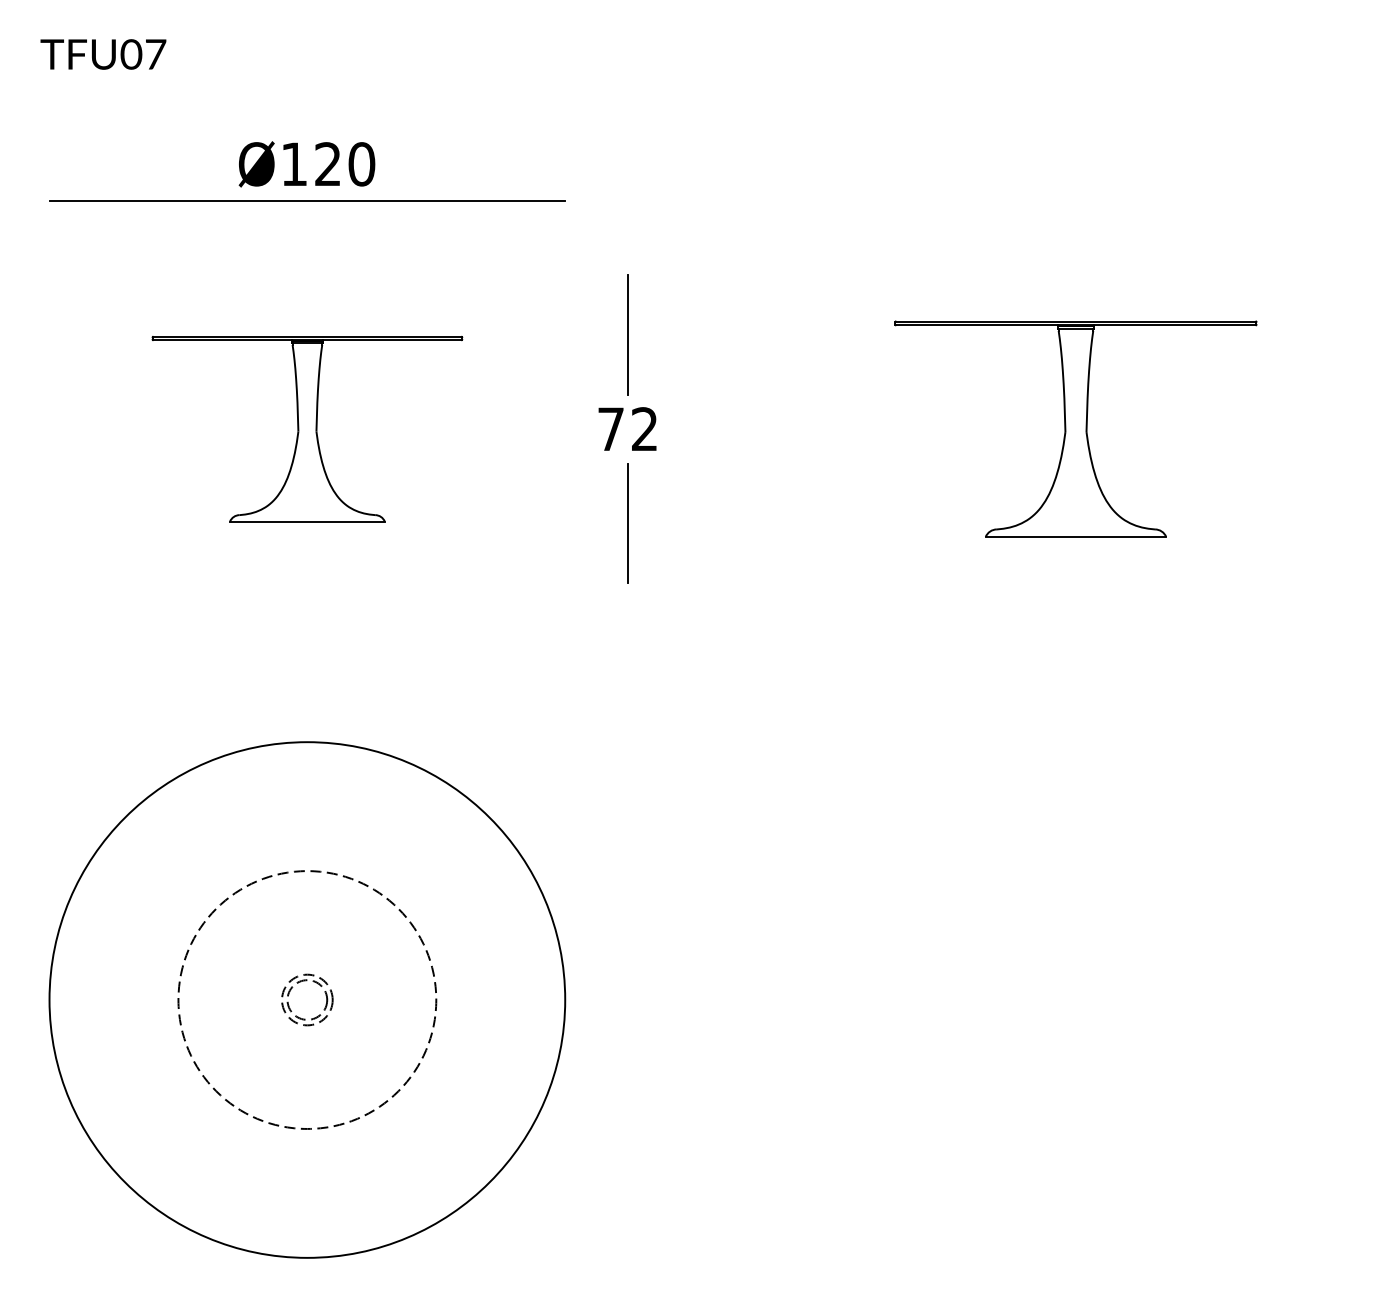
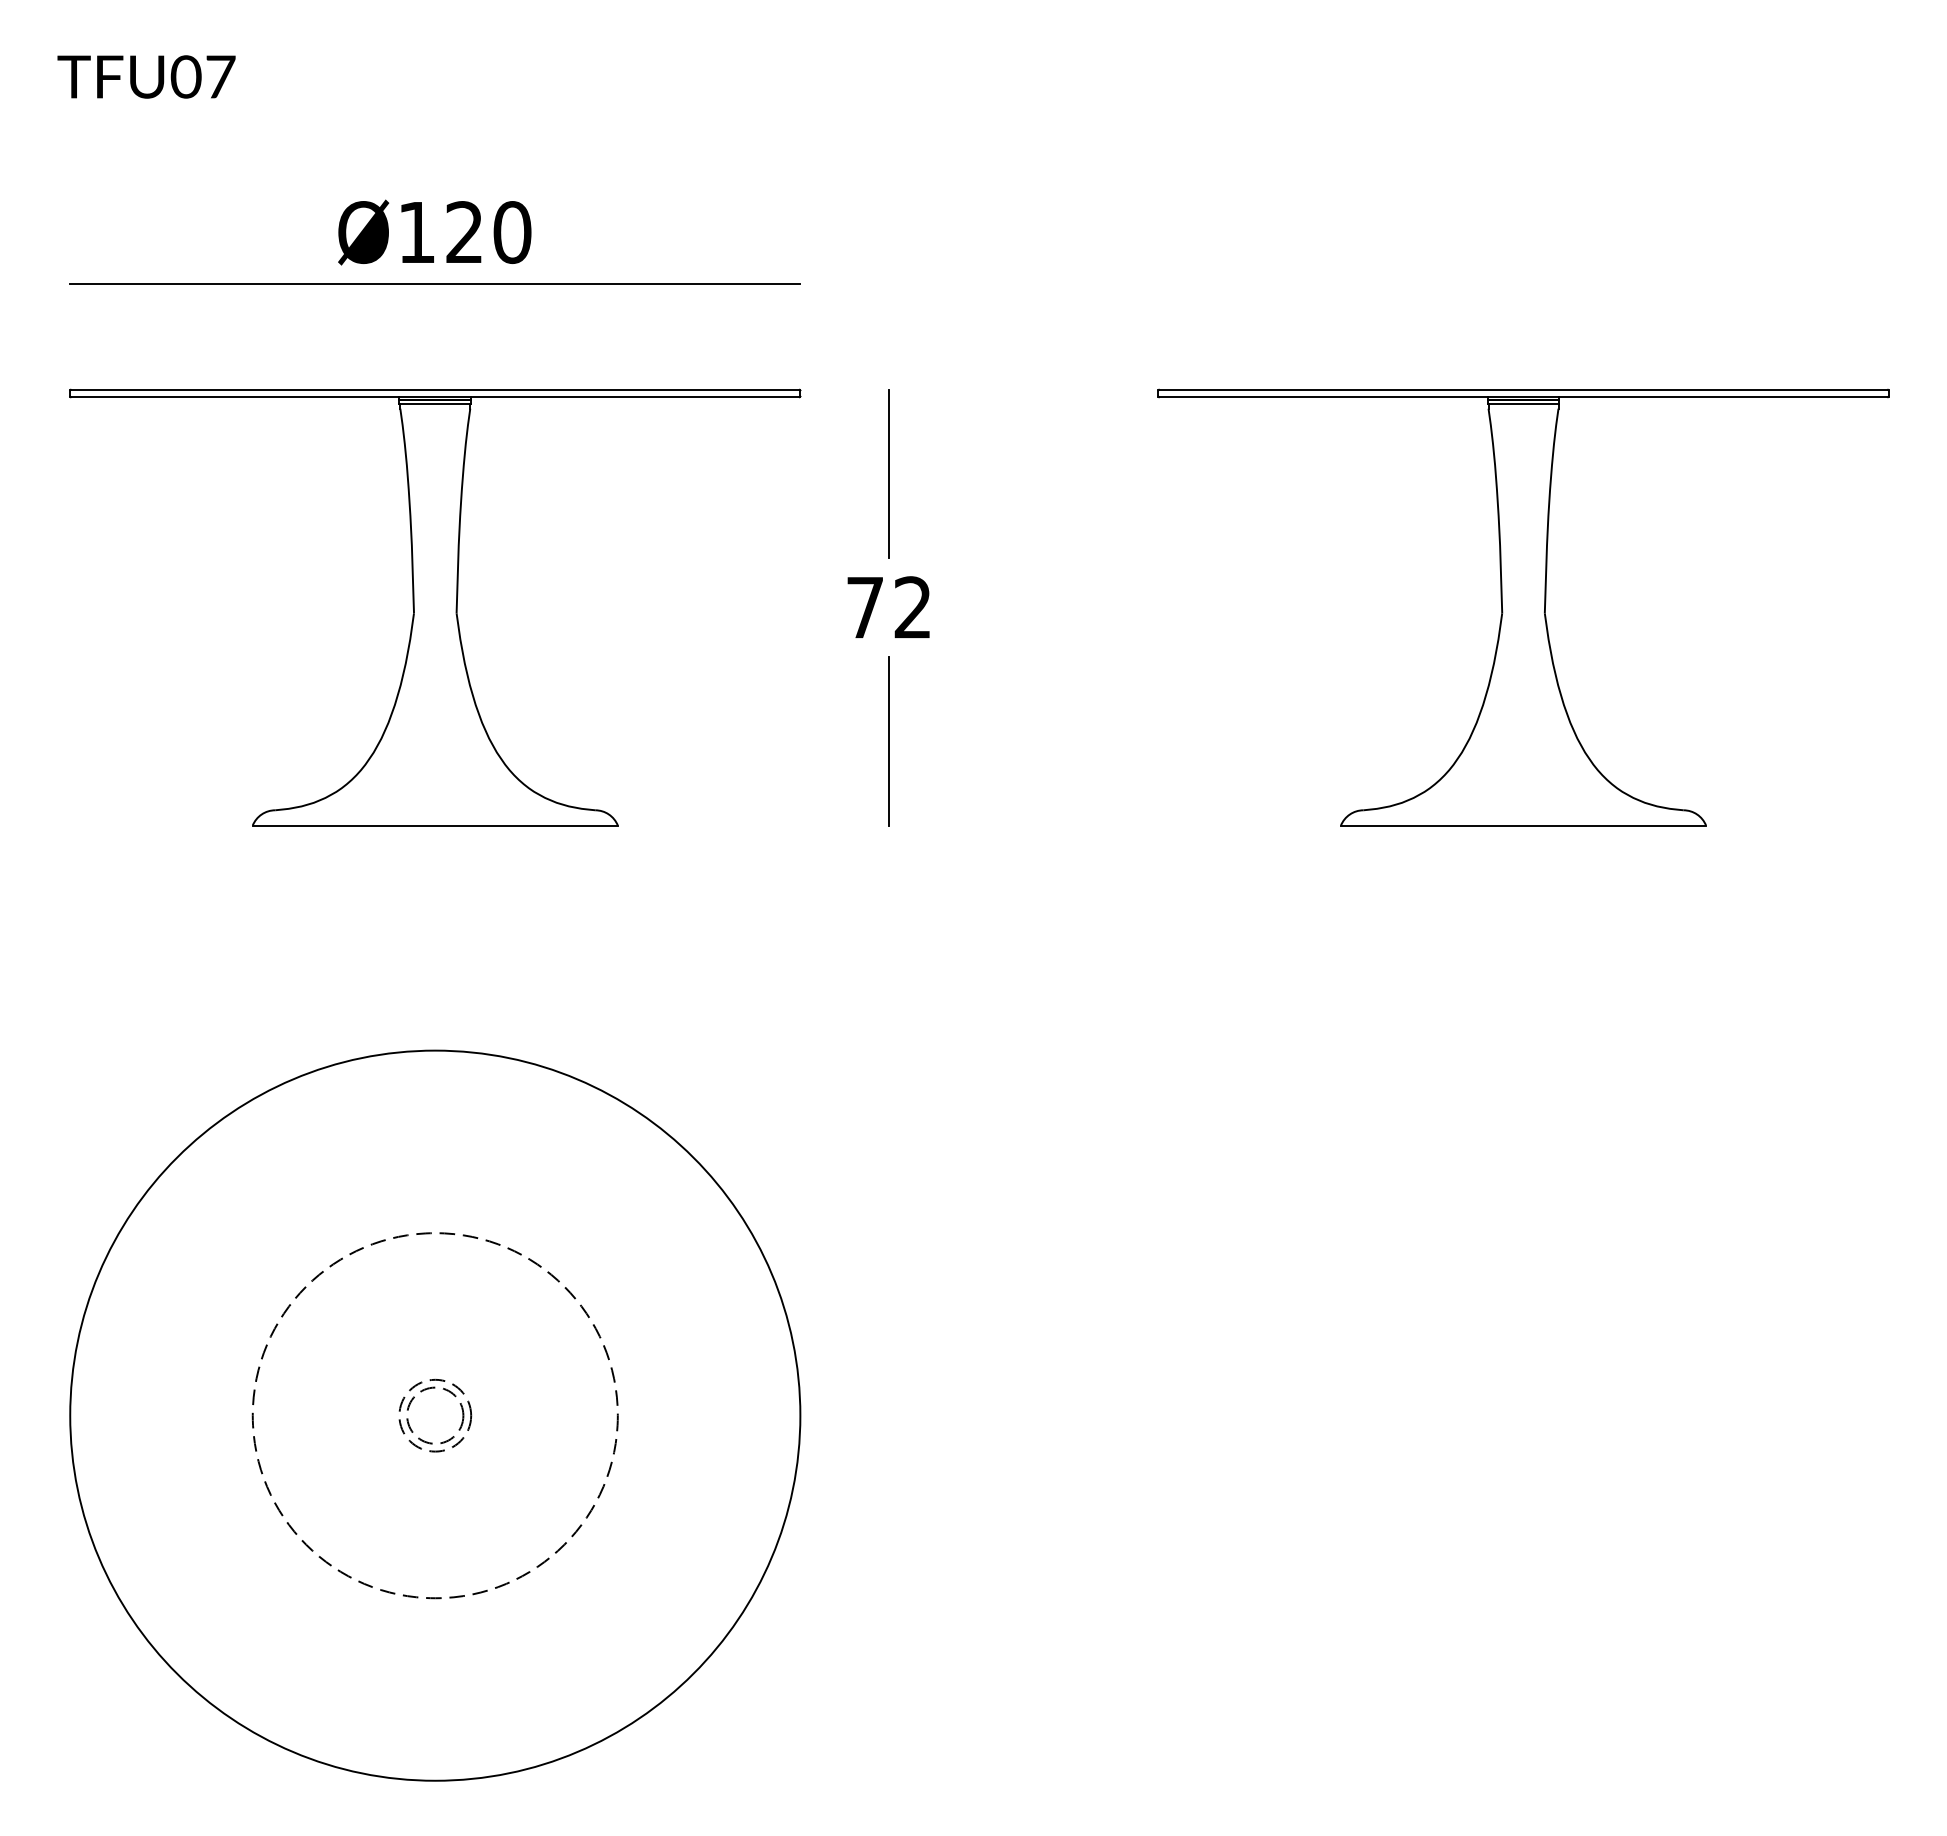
part: (307, 429) -> (435, 607), size x1.67
part: (1075, 429) -> (1523, 607), size x1.43

